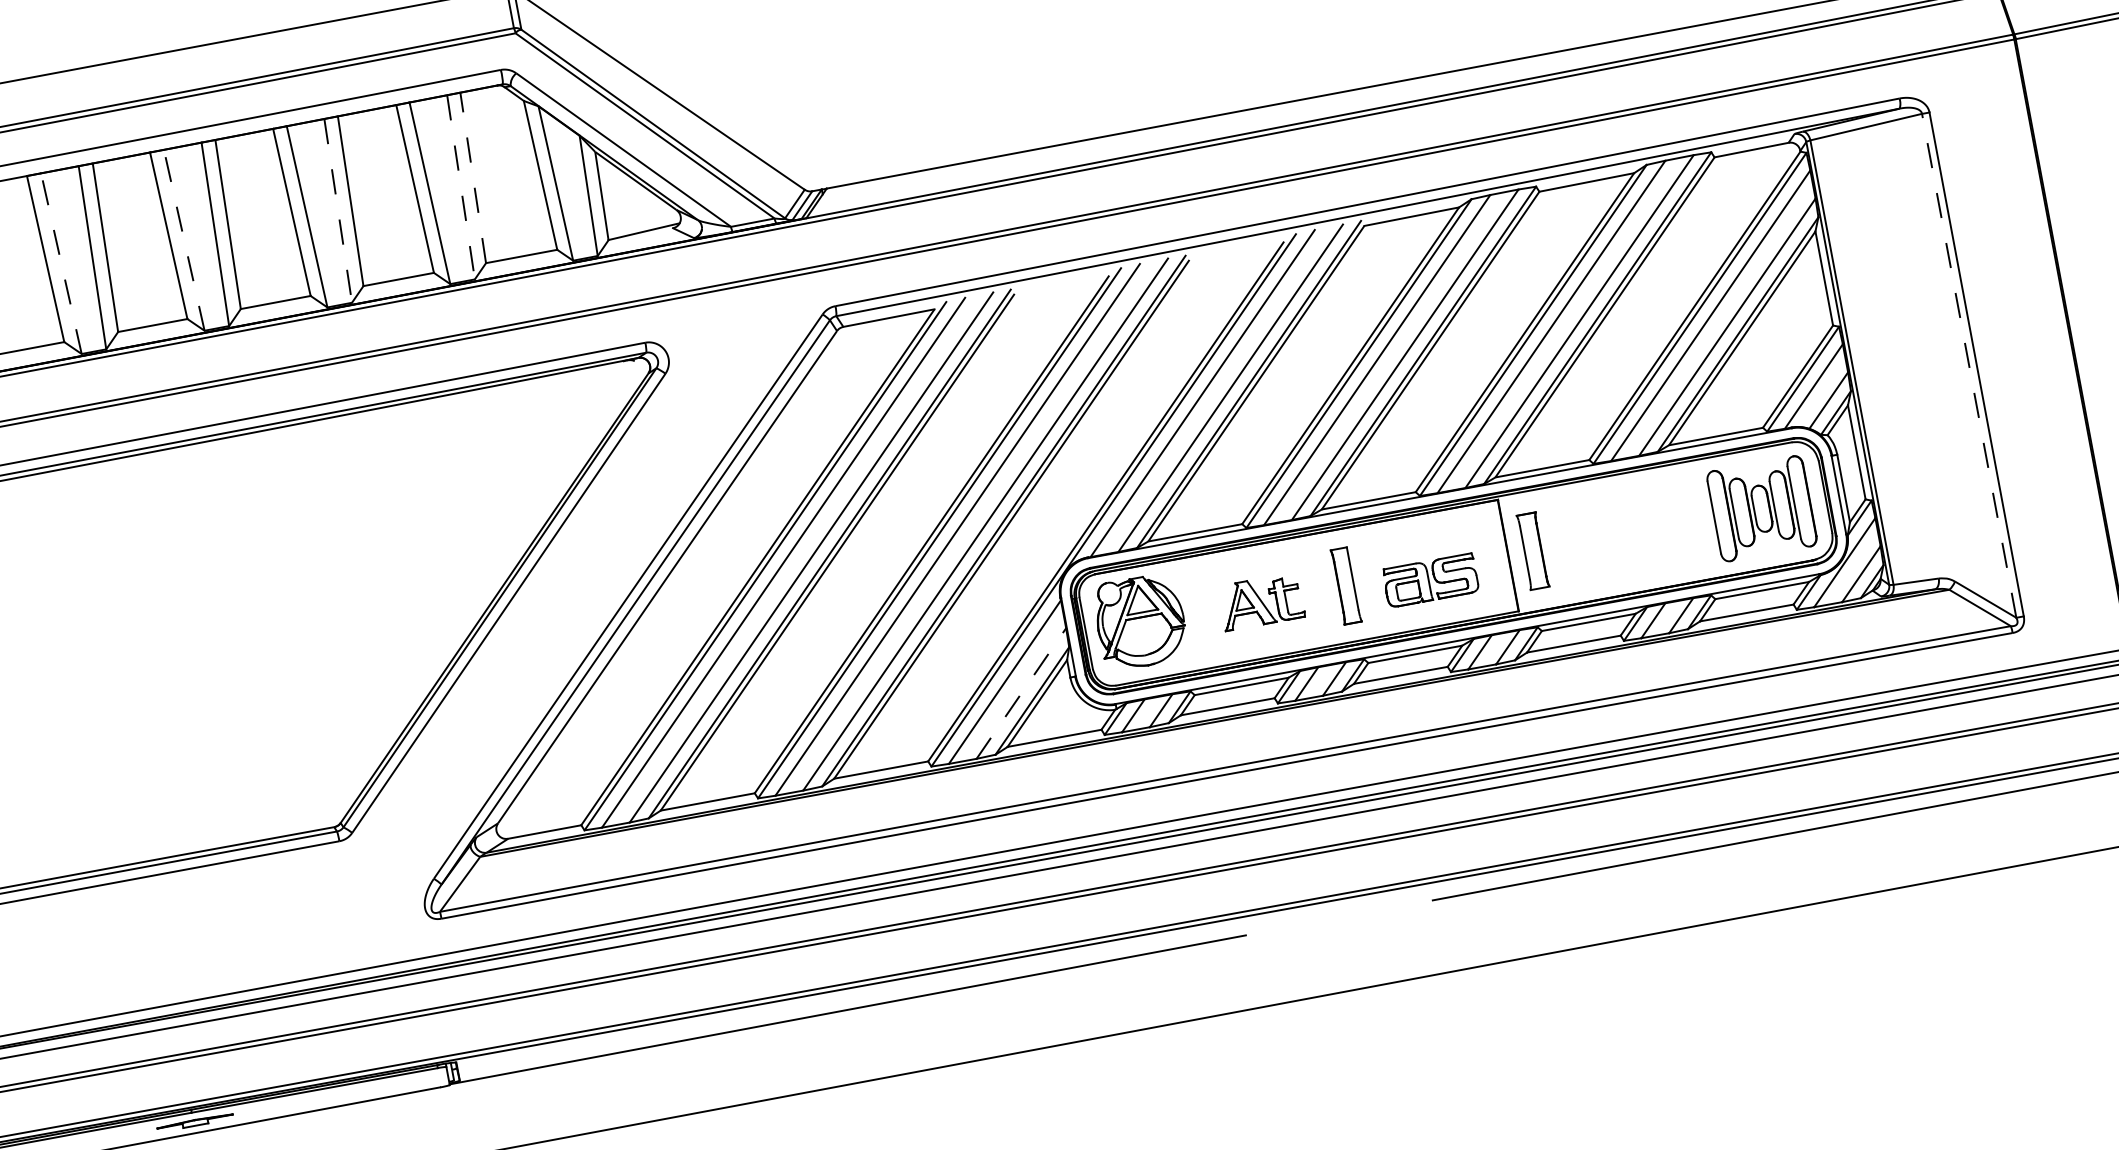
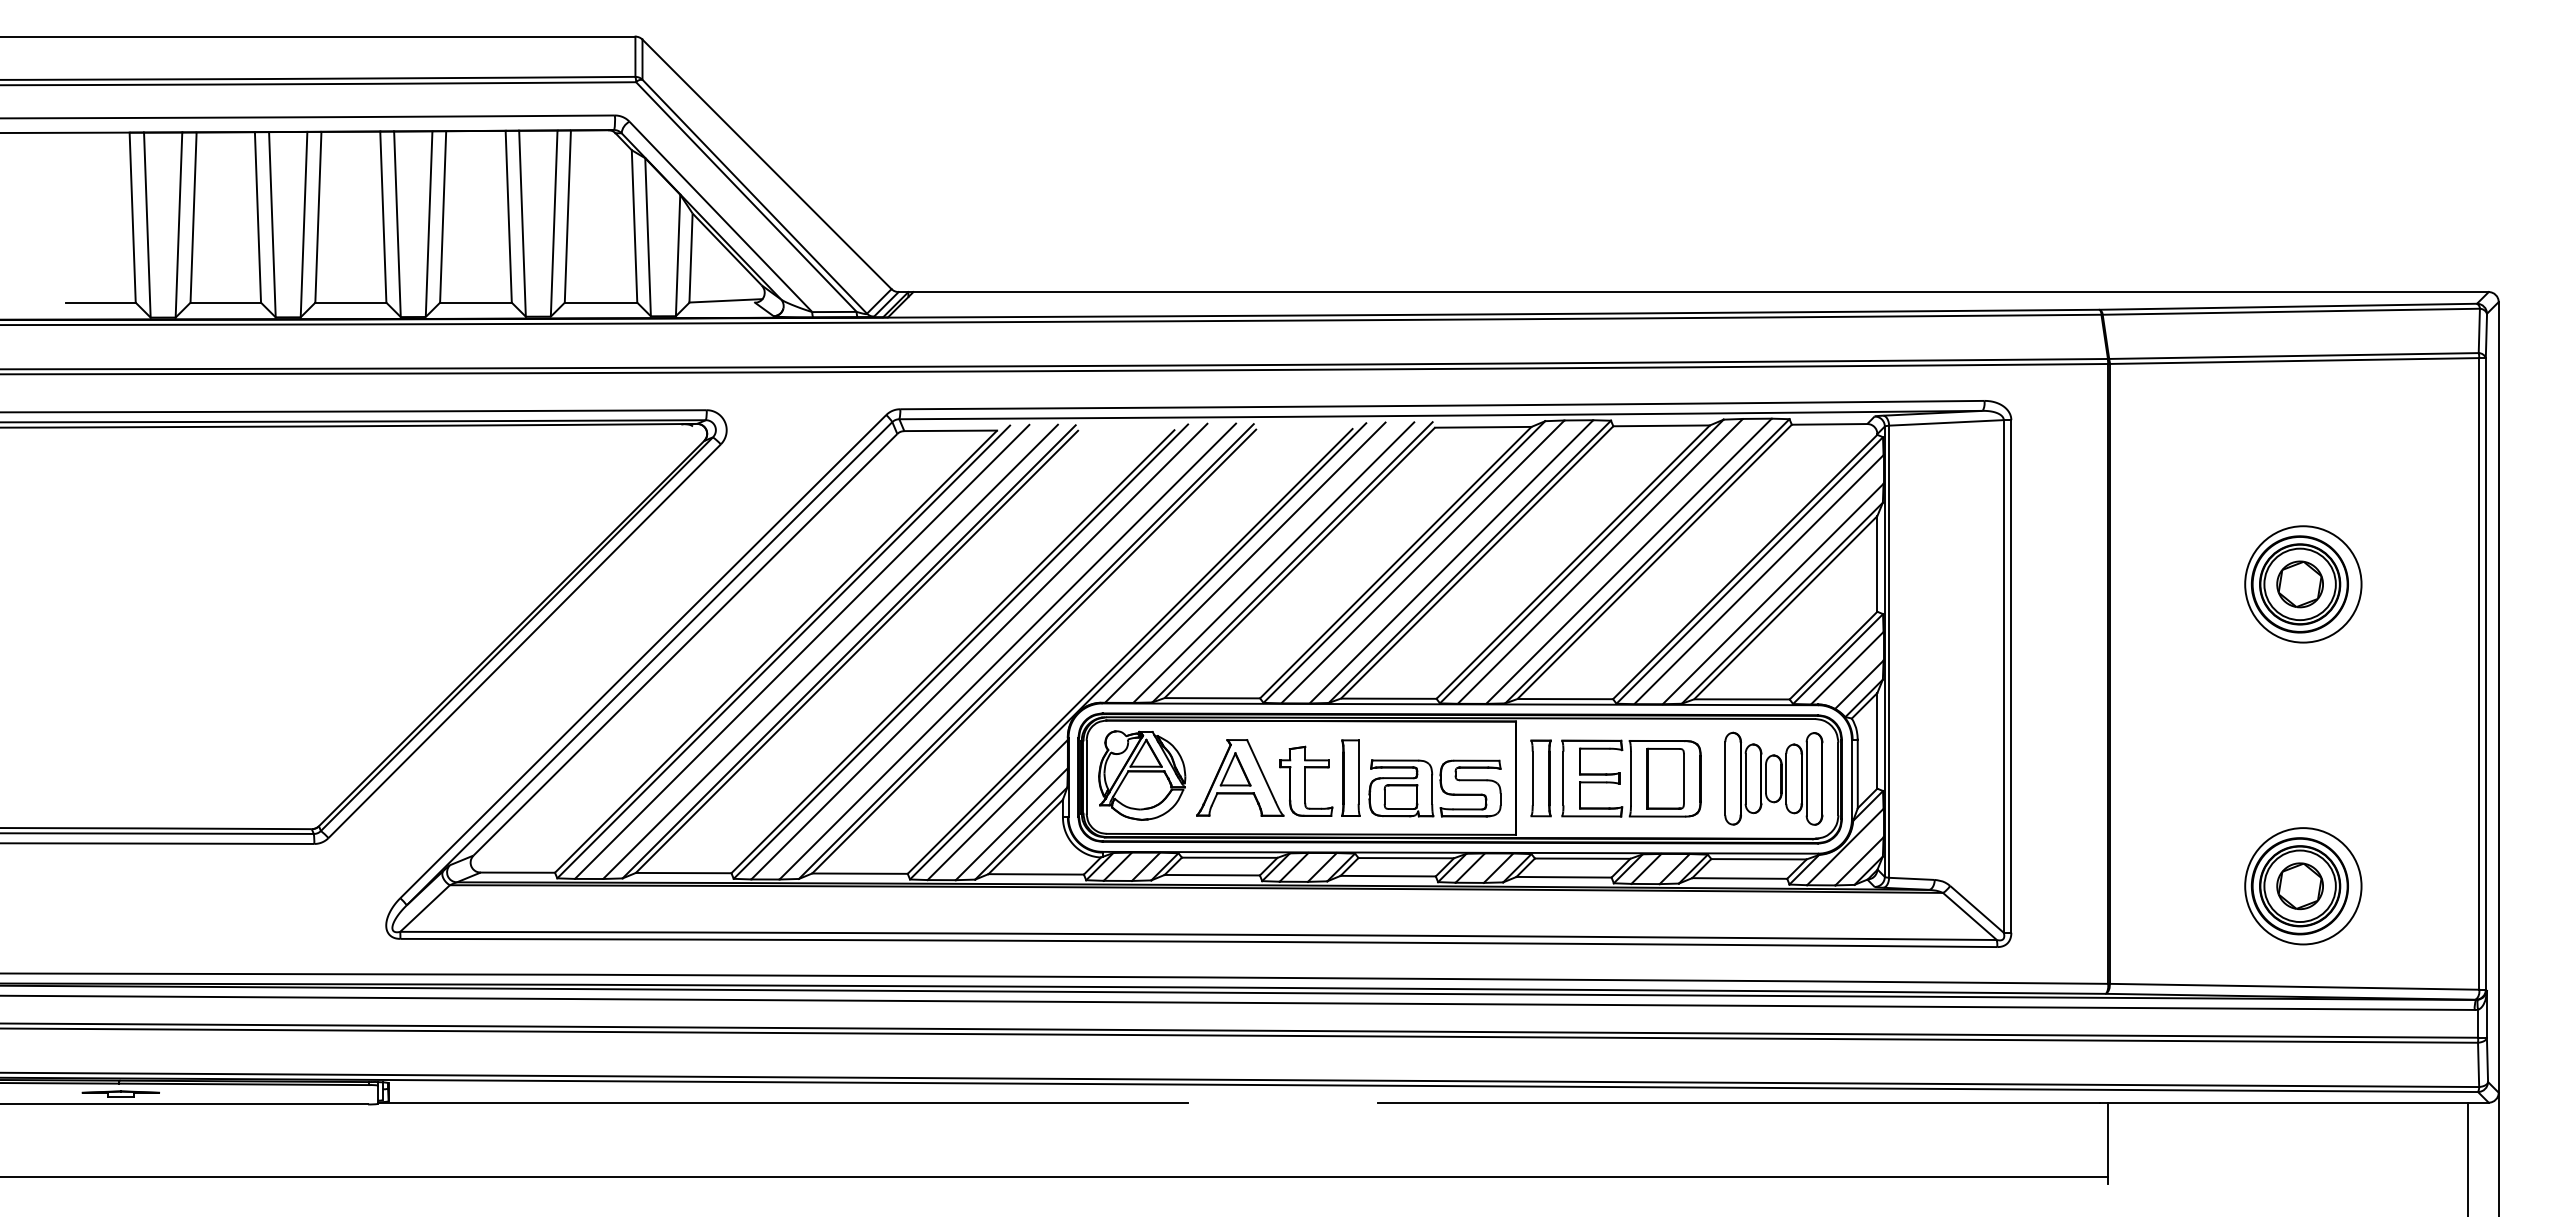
line: (472, 177) -> (567, 216), dashed -> solid
line: (461, 187) -> (554, 223), dashed -> solid
line: (338, 210) -> (429, 223), dashed -> solid
line: (184, 240) -> (272, 224), dashed -> solid
line: (61, 264) -> (147, 225), dashed -> solid
line: (1968, 364) -> (2003, 675), dashed -> solid
part: (1622, 534) -> (1631, 778), added
part: (1430, 580) -> (1434, 788), size x1.43
part: (1261, 601) -> (1264, 777), size x1.67
line: (1021, 692) -> (1012, 823), dashed -> solid

